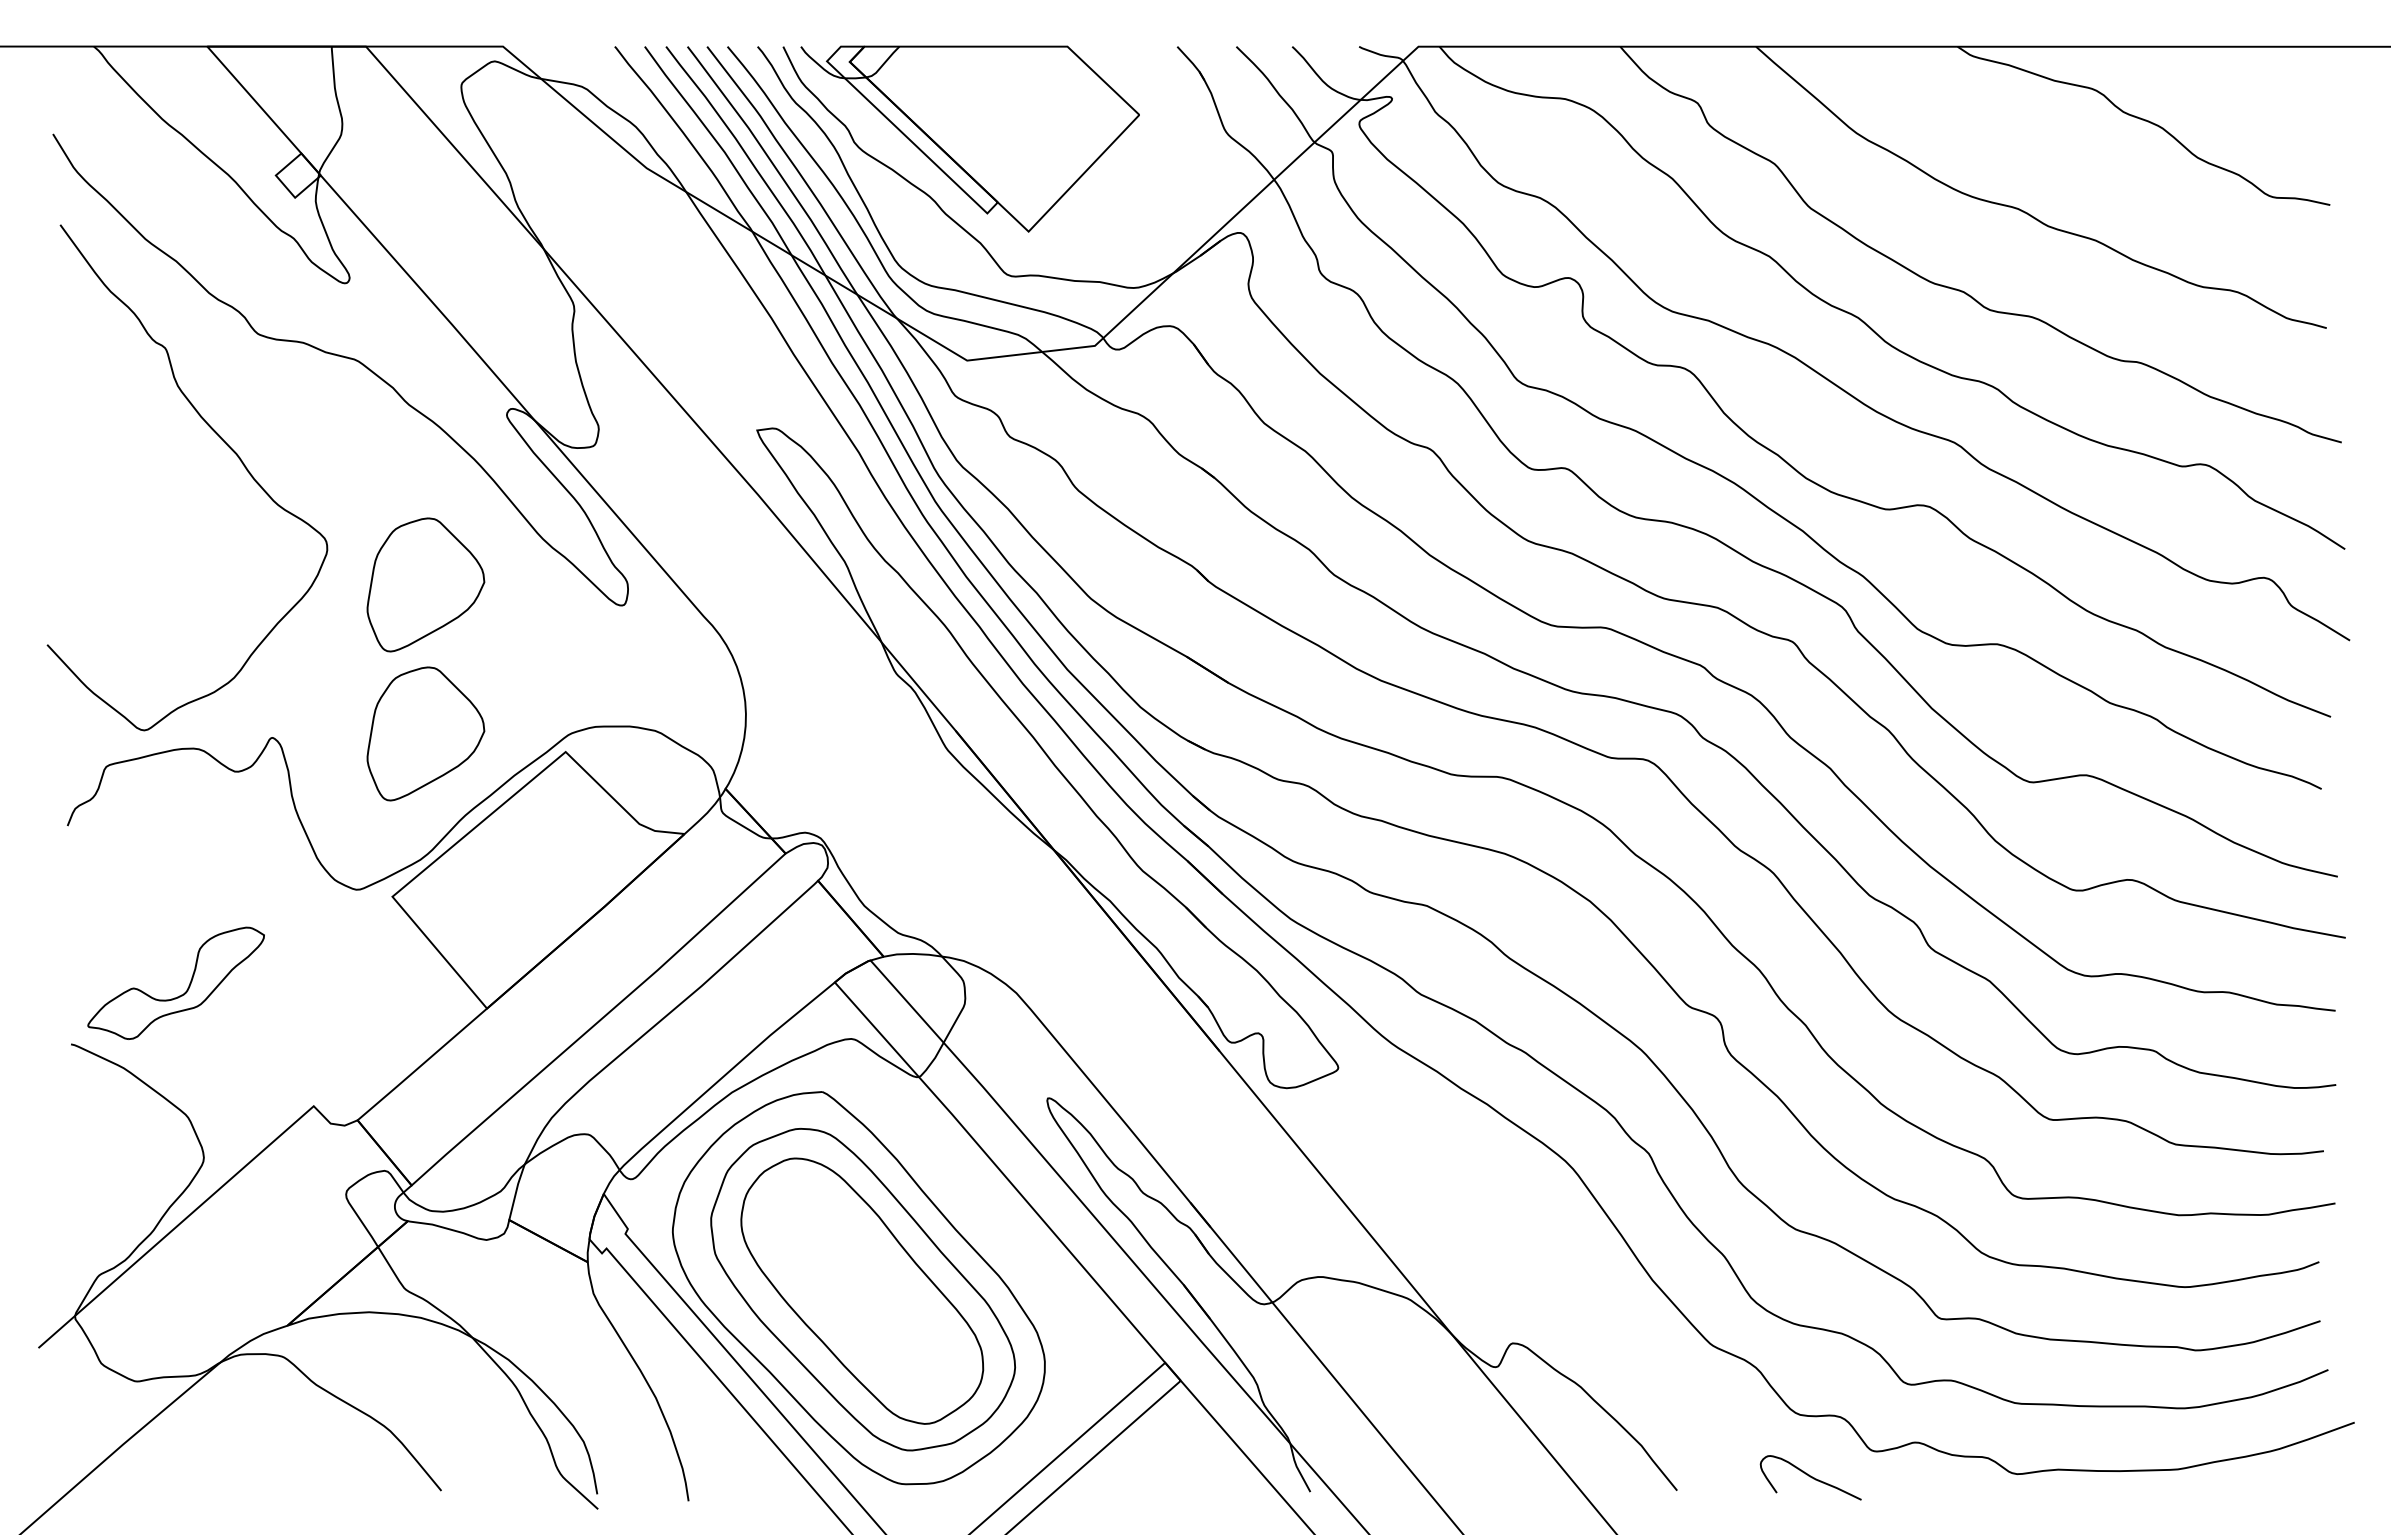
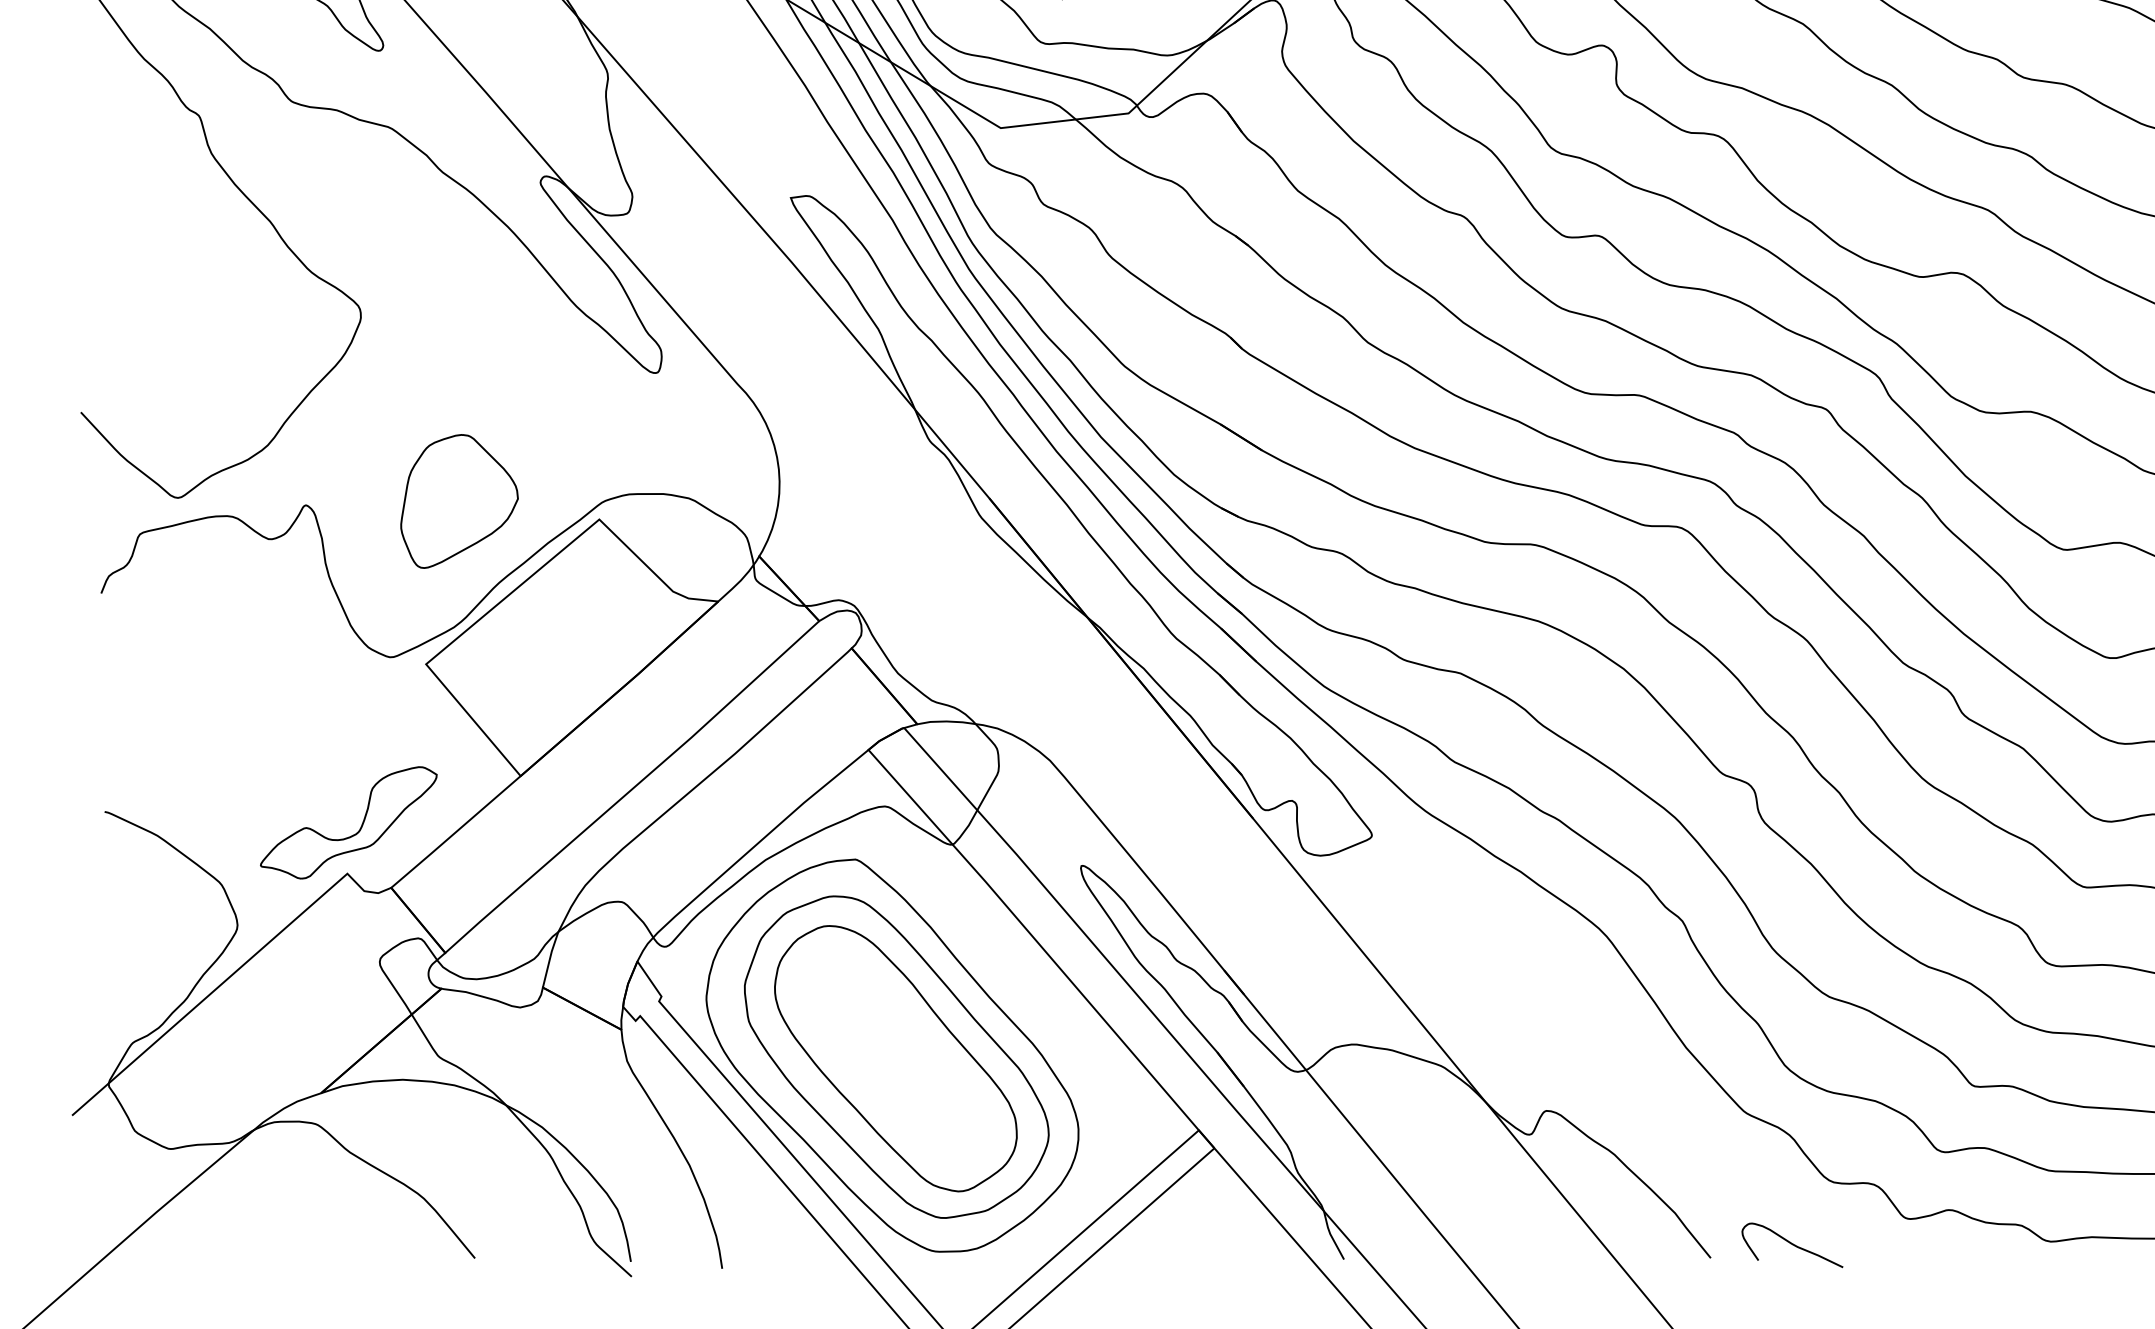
part: (425, 584) -> (459, 352), removed
part: (187, 987) -> (360, 827), moved
curve: (1810, 1477) -> (1792, 1245), moved

